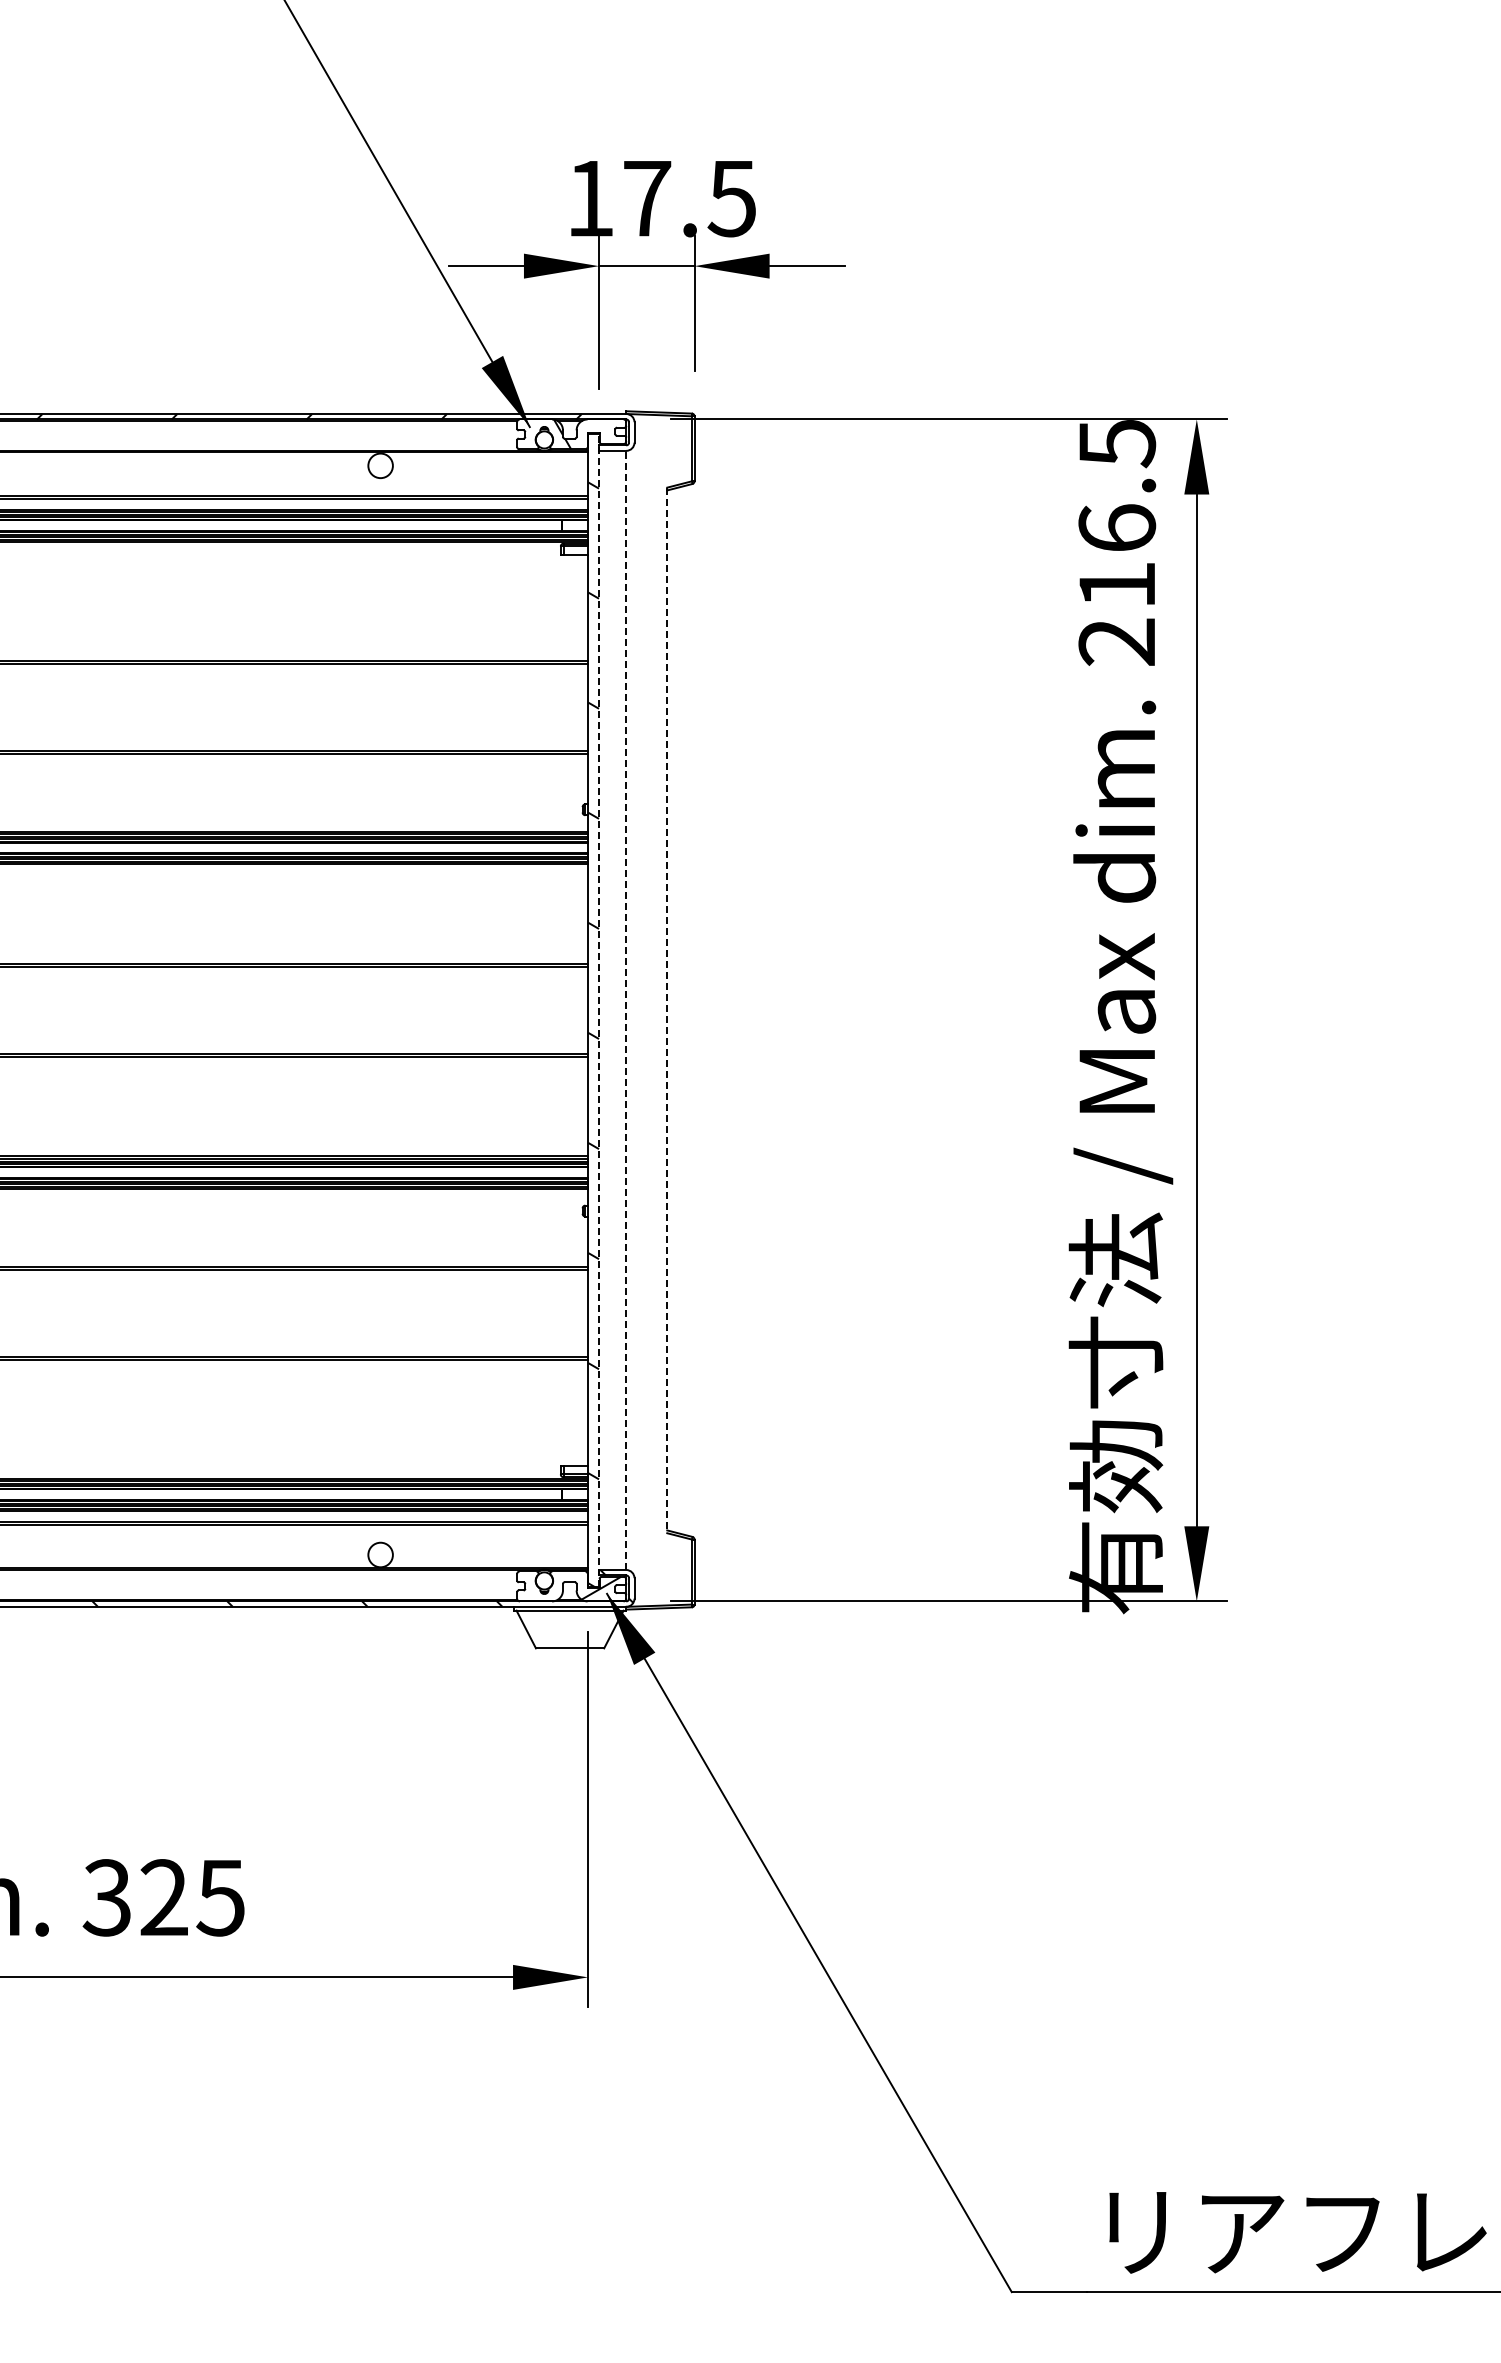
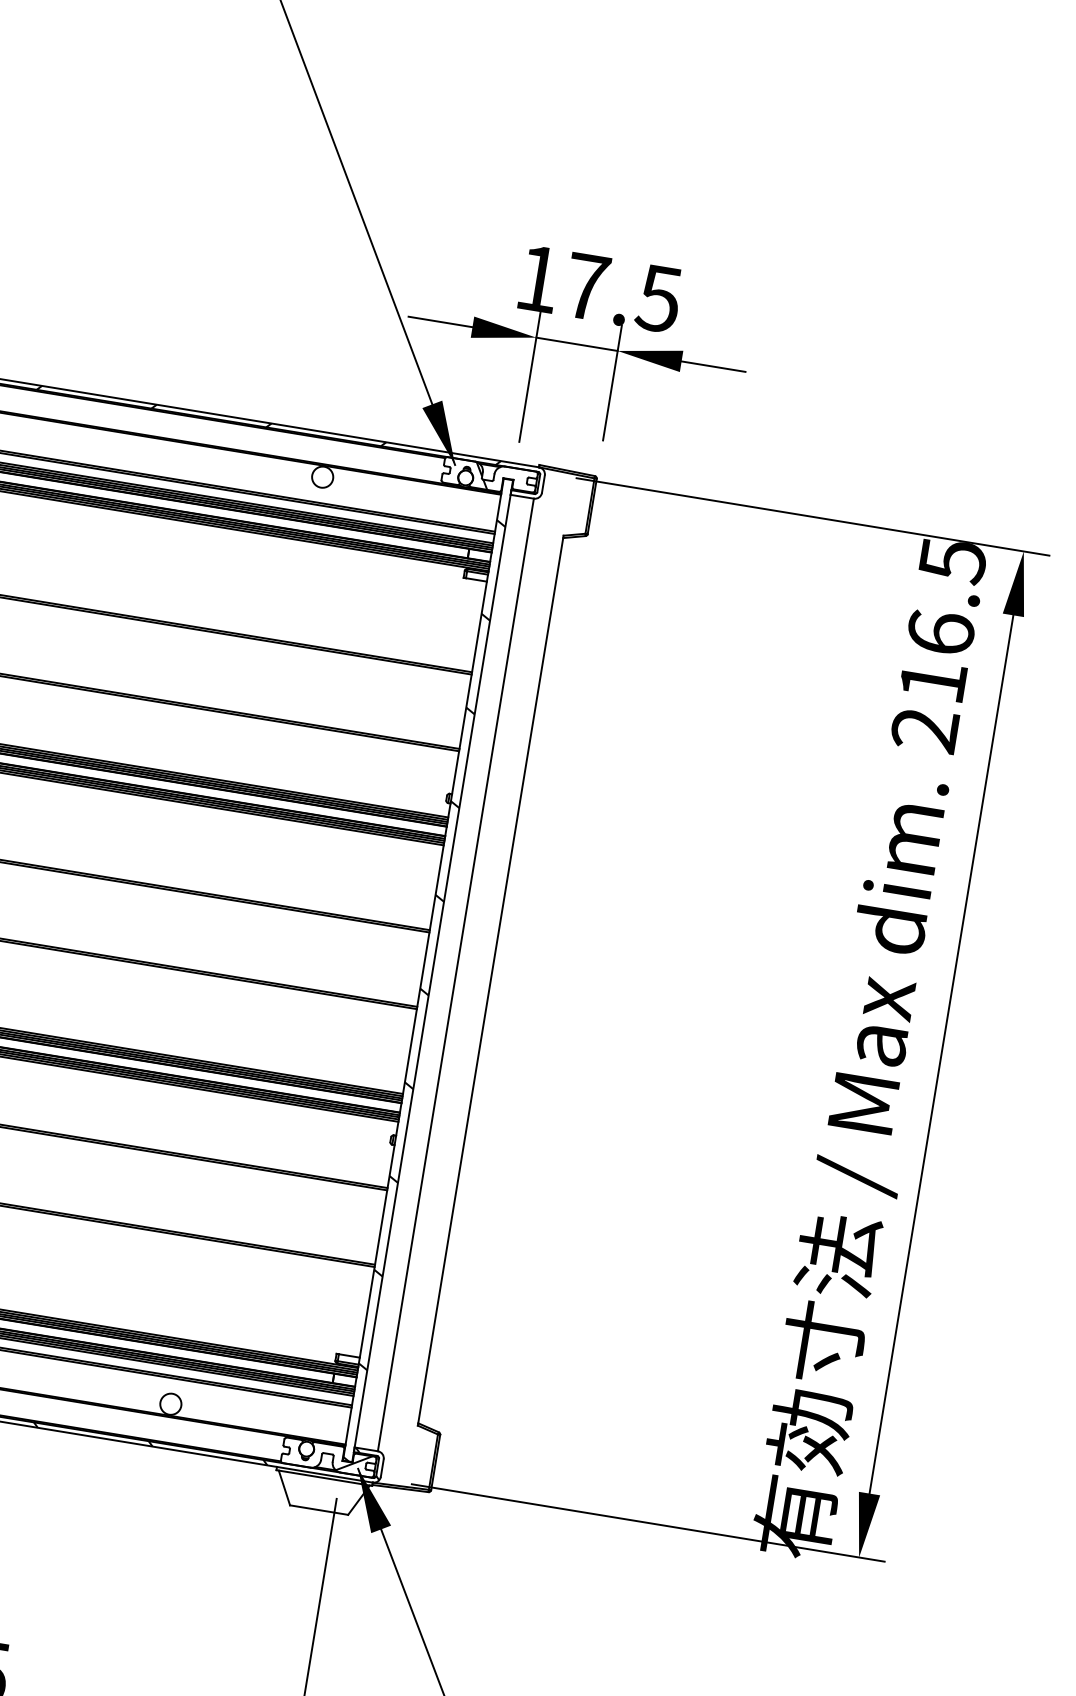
line: (599, 1010) -> (433, 971), dashed -> solid
line: (626, 1010) -> (456, 975), dashed -> solid
line: (667, 1010) -> (490, 980), dashed -> solid

